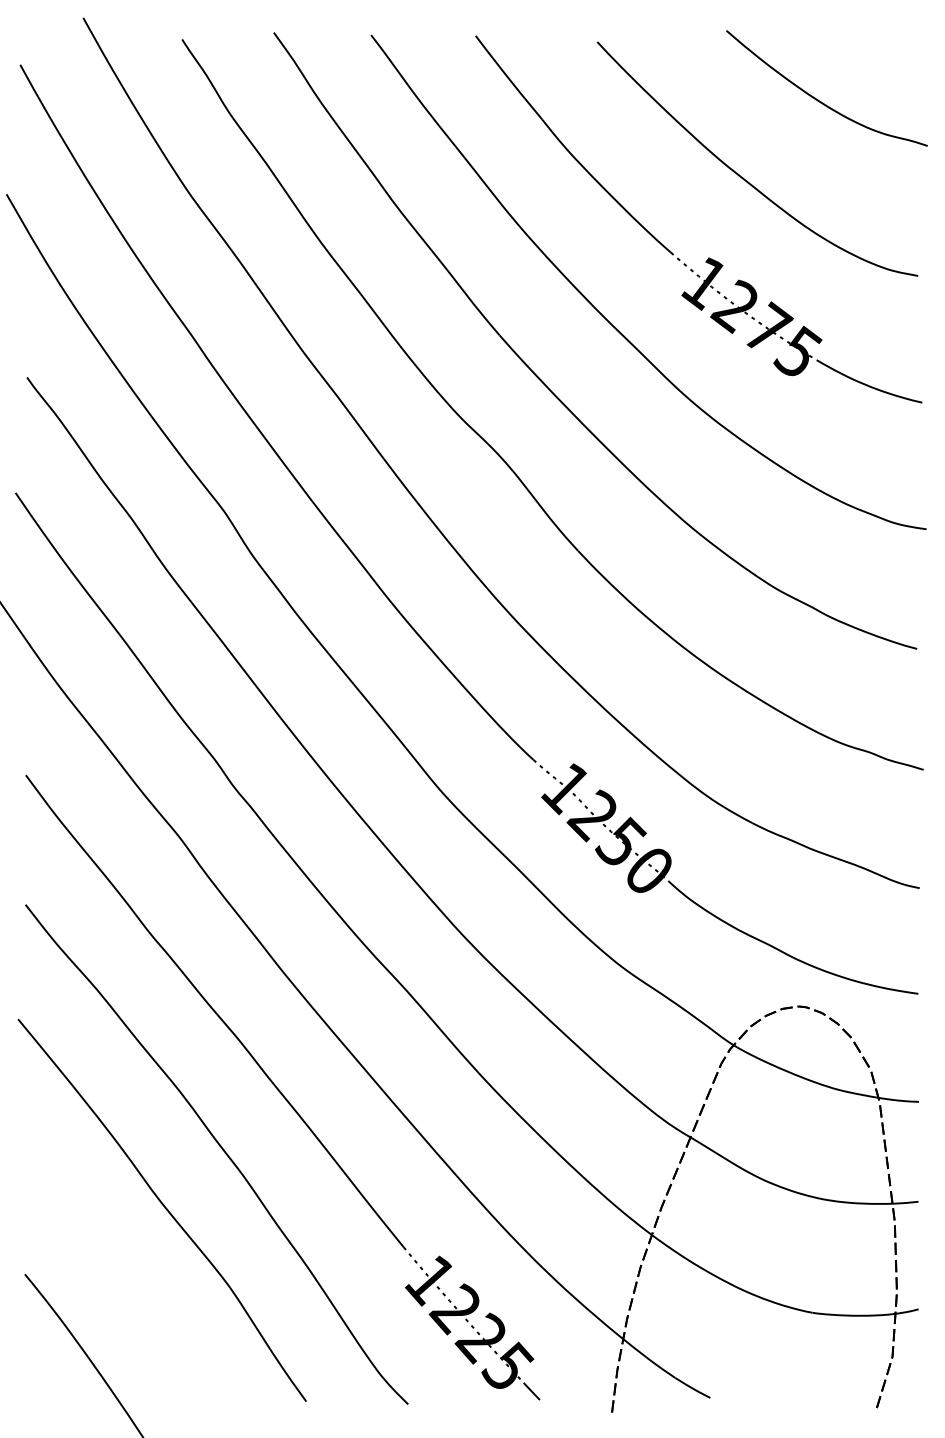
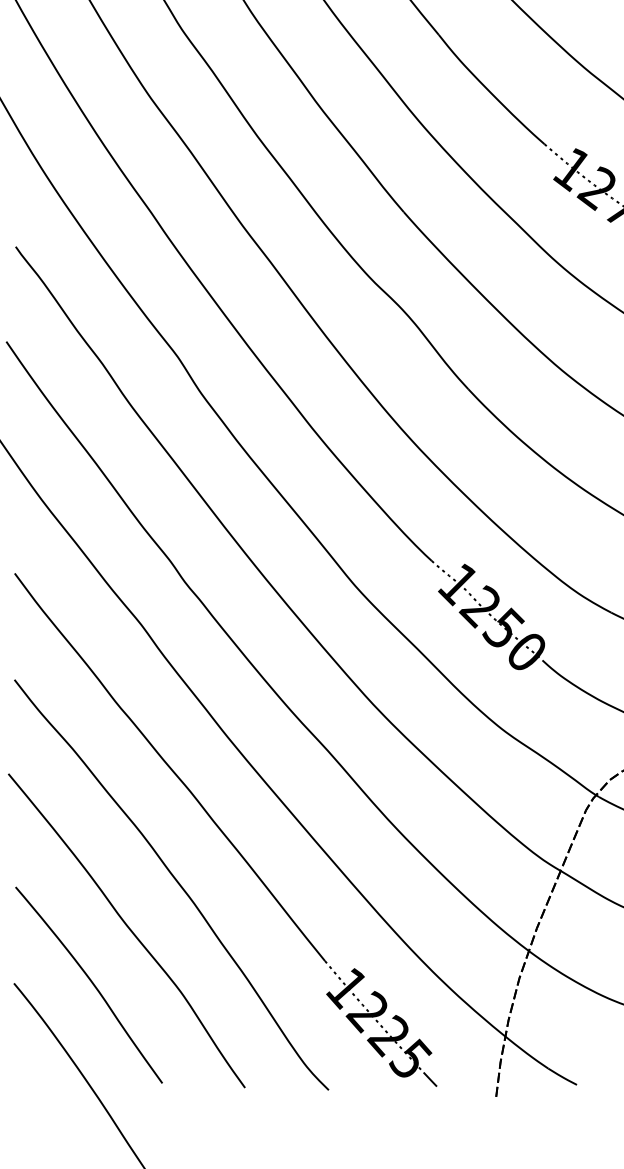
curve: (119, 1274) -> (91, 983), added

